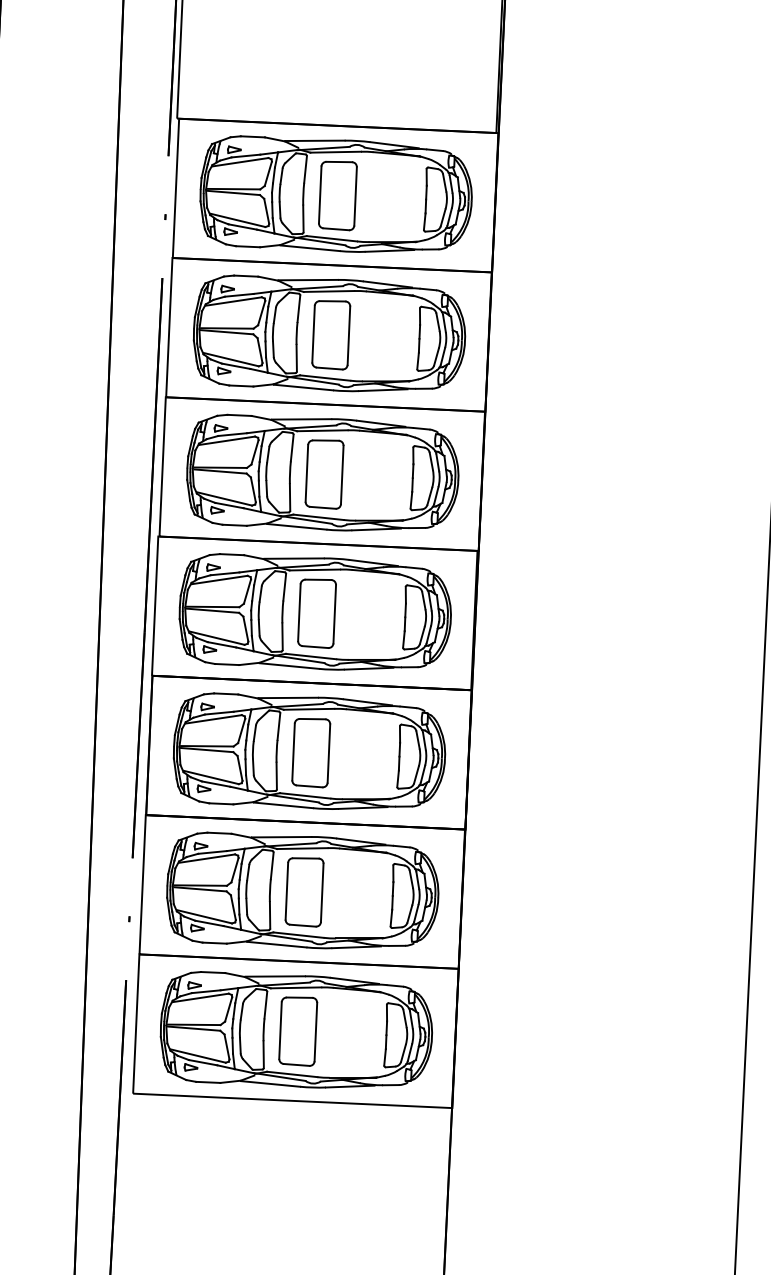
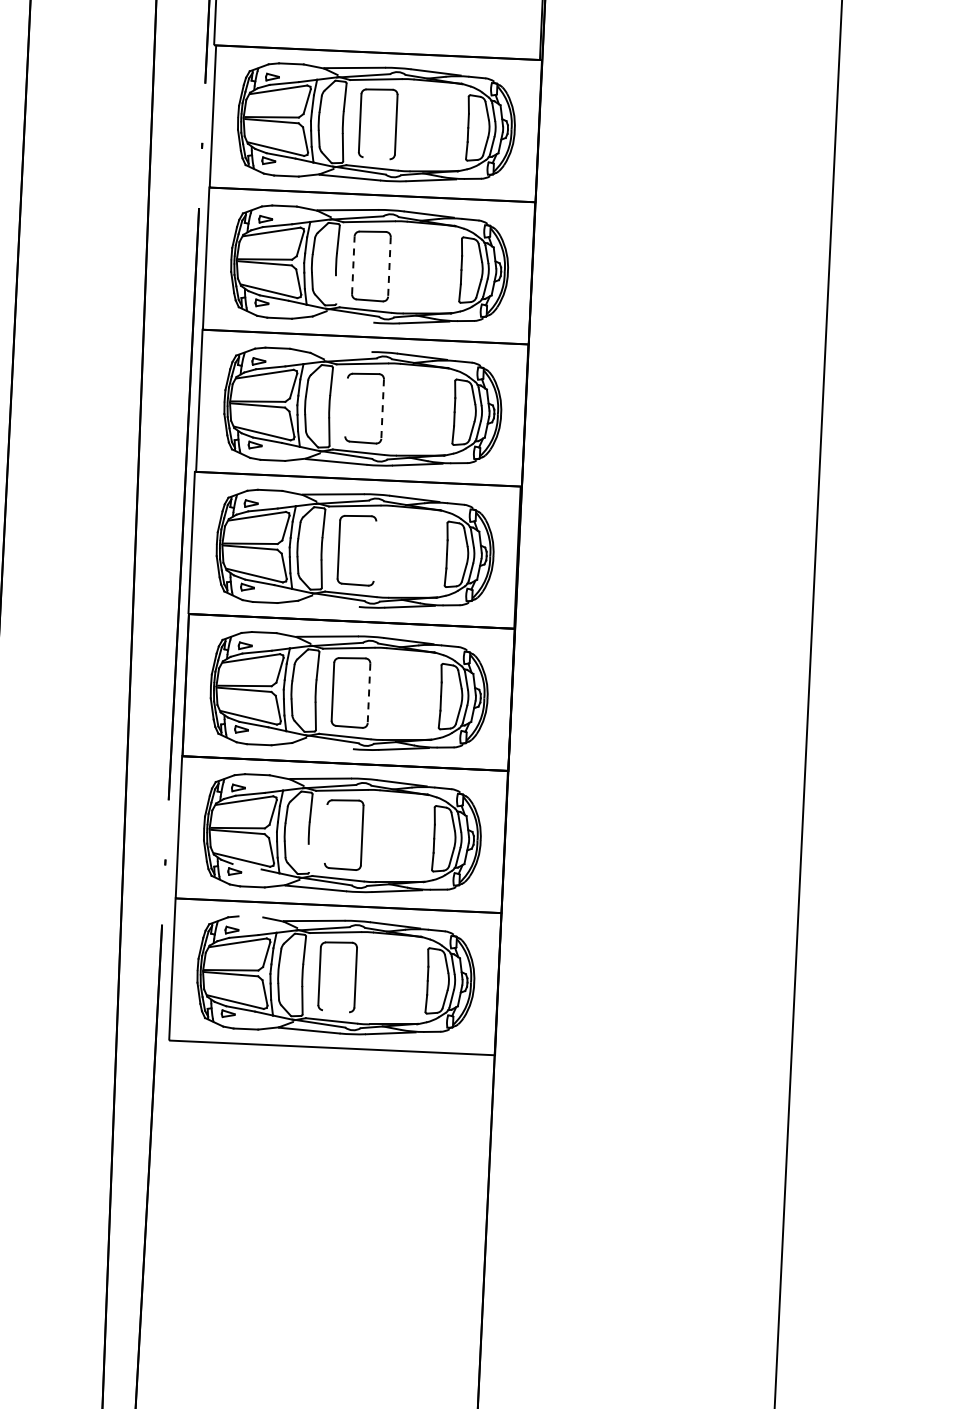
line: (336, 229) -> (376, 158), removed
line: (313, 334) -> (353, 265), solid -> dashed
line: (348, 335) -> (389, 266), solid -> dashed
line: (297, 357) -> (336, 289), removed
line: (302, 387) -> (342, 319), removed
line: (300, 419) -> (340, 352), removed
line: (306, 473) -> (346, 407), removed
line: (342, 475) -> (382, 409), solid -> dashed
line: (334, 613) -> (374, 550), removed
line: (289, 665) -> (328, 603), removed
line: (329, 753) -> (369, 693), solid -> dashed
line: (283, 805) -> (322, 746), removed
line: (286, 890) -> (325, 833), removed
line: (269, 915) -> (308, 858), removed
line: (208, 923) -> (246, 866), removed
line: (212, 972) -> (250, 916), removed
line: (296, 1065) -> (335, 1011), removed

